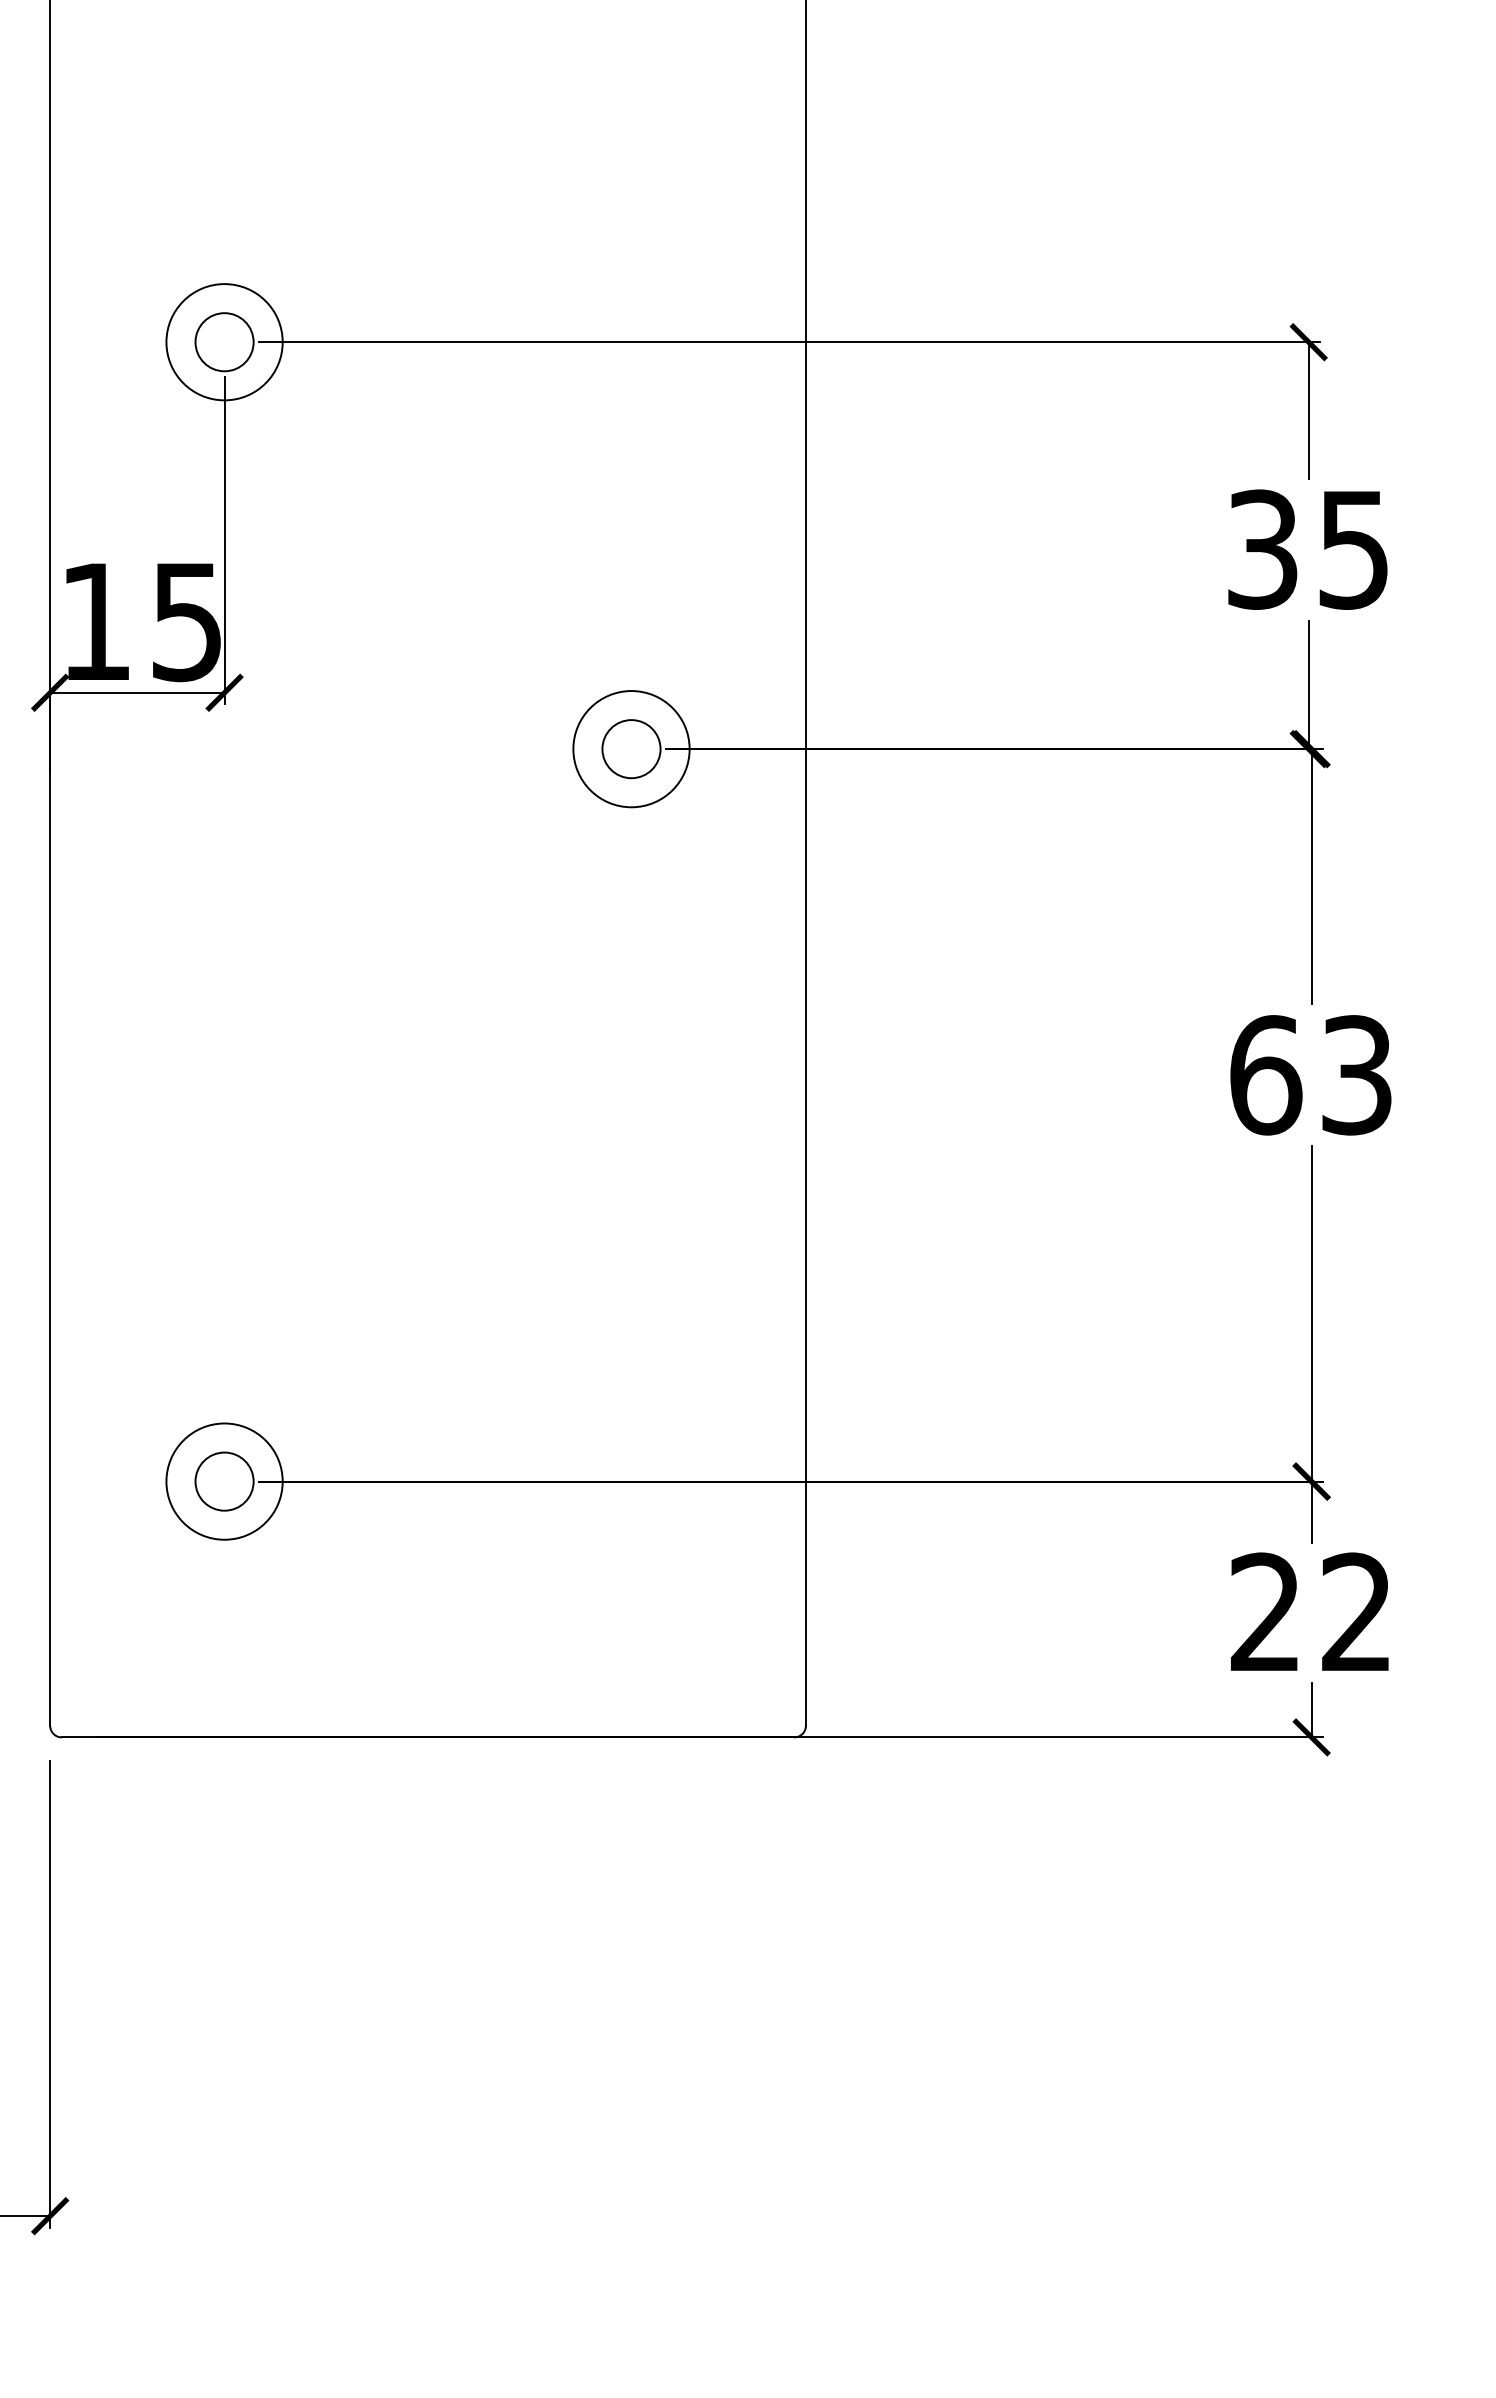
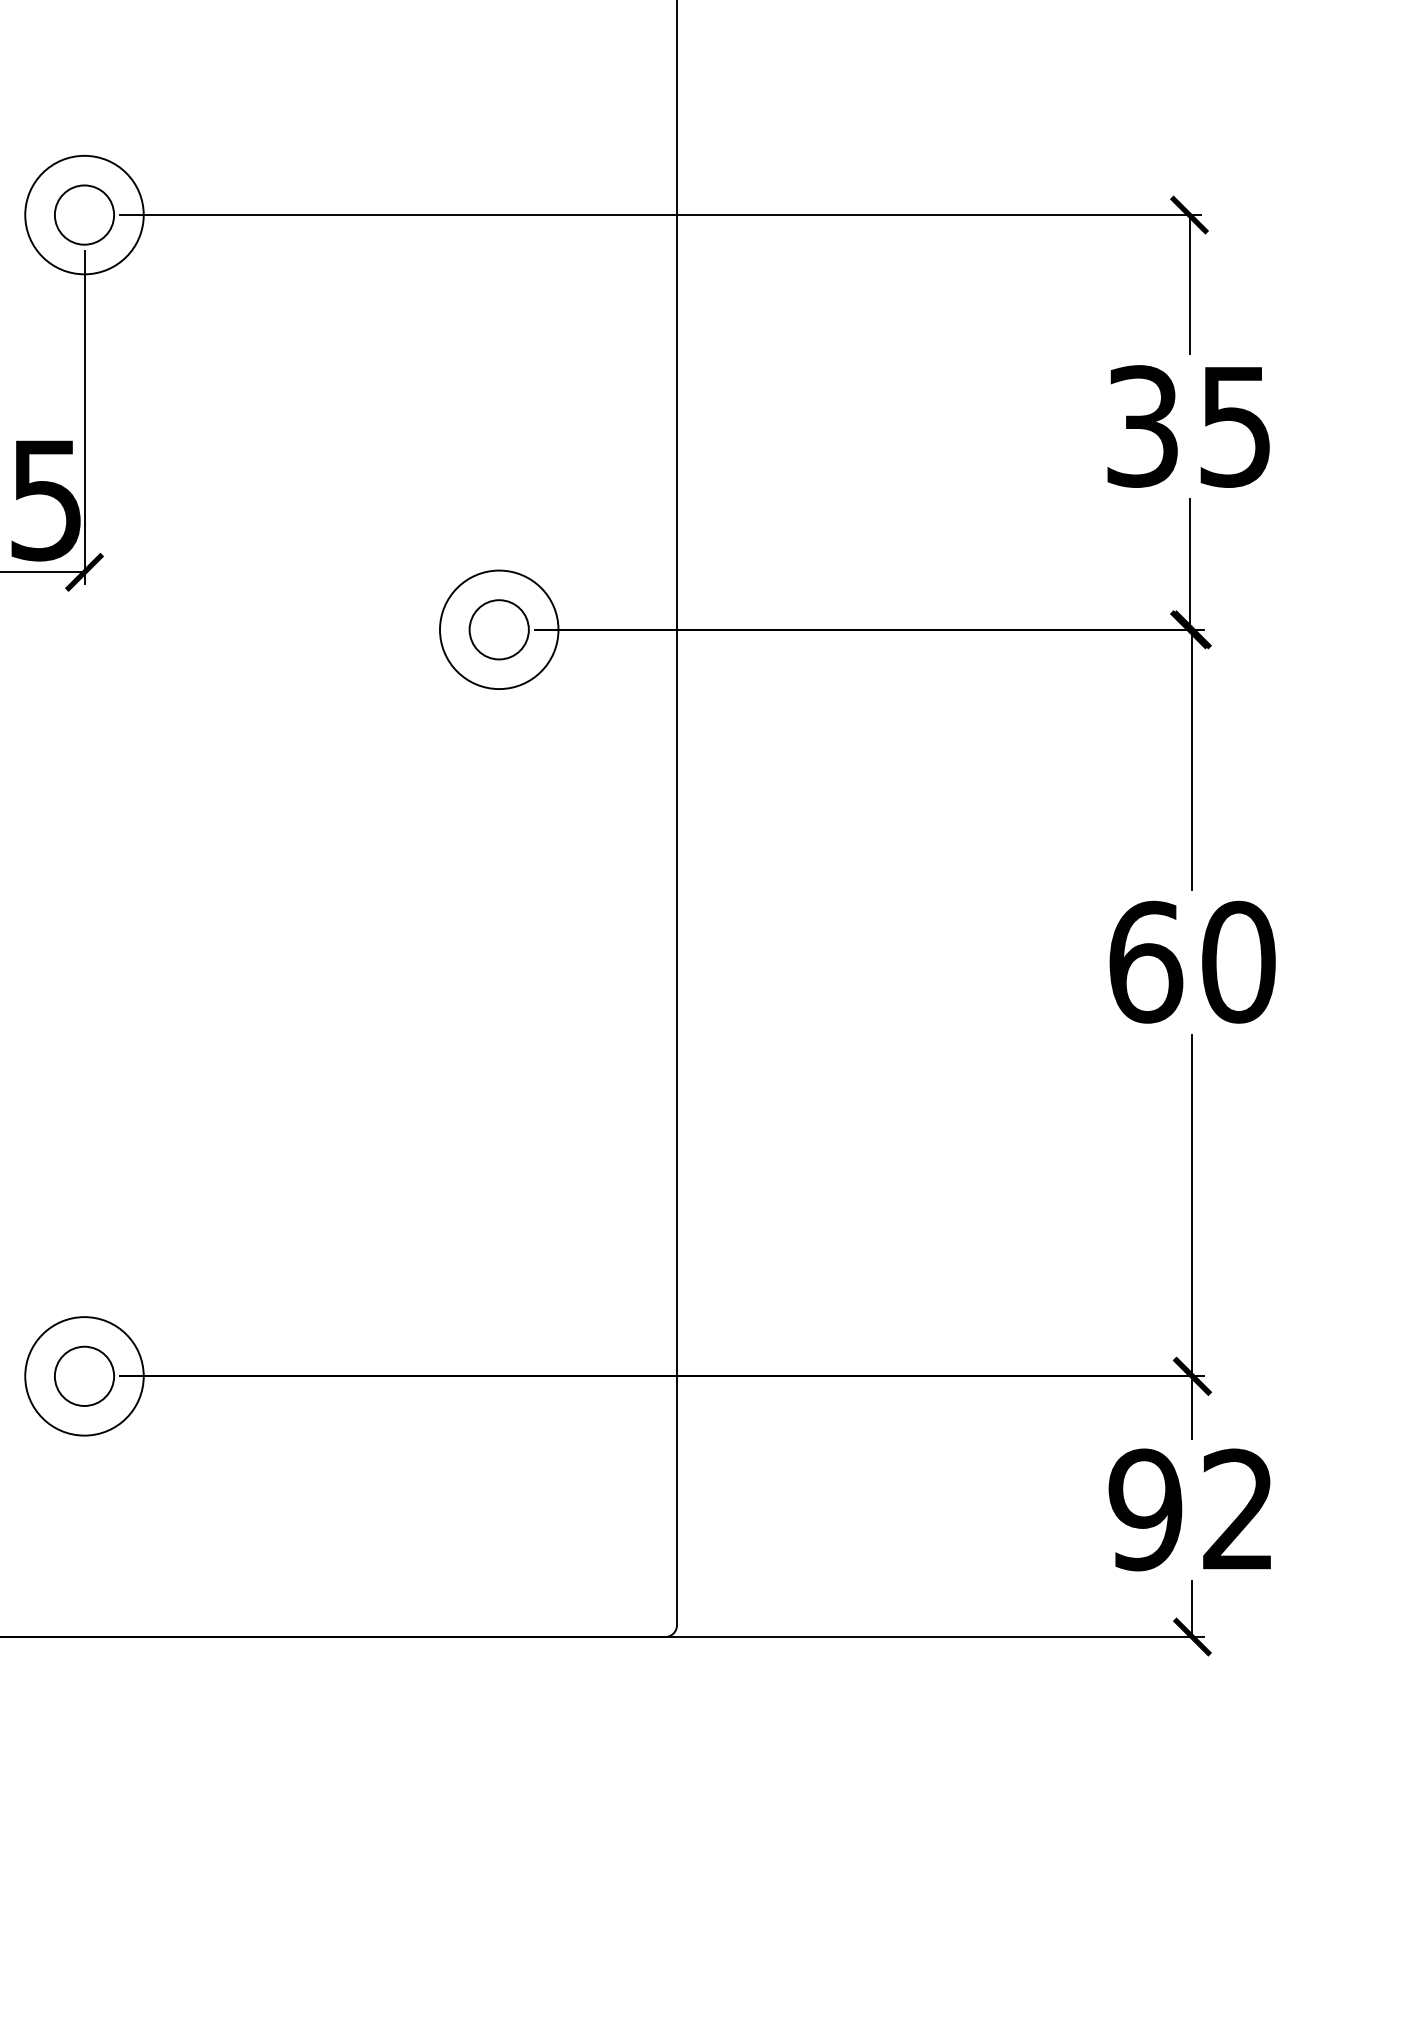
text: (1357, 1075) -> (1239, 962), 63 -> 60
text: (1265, 1612) -> (1145, 1509), 22 -> 92

